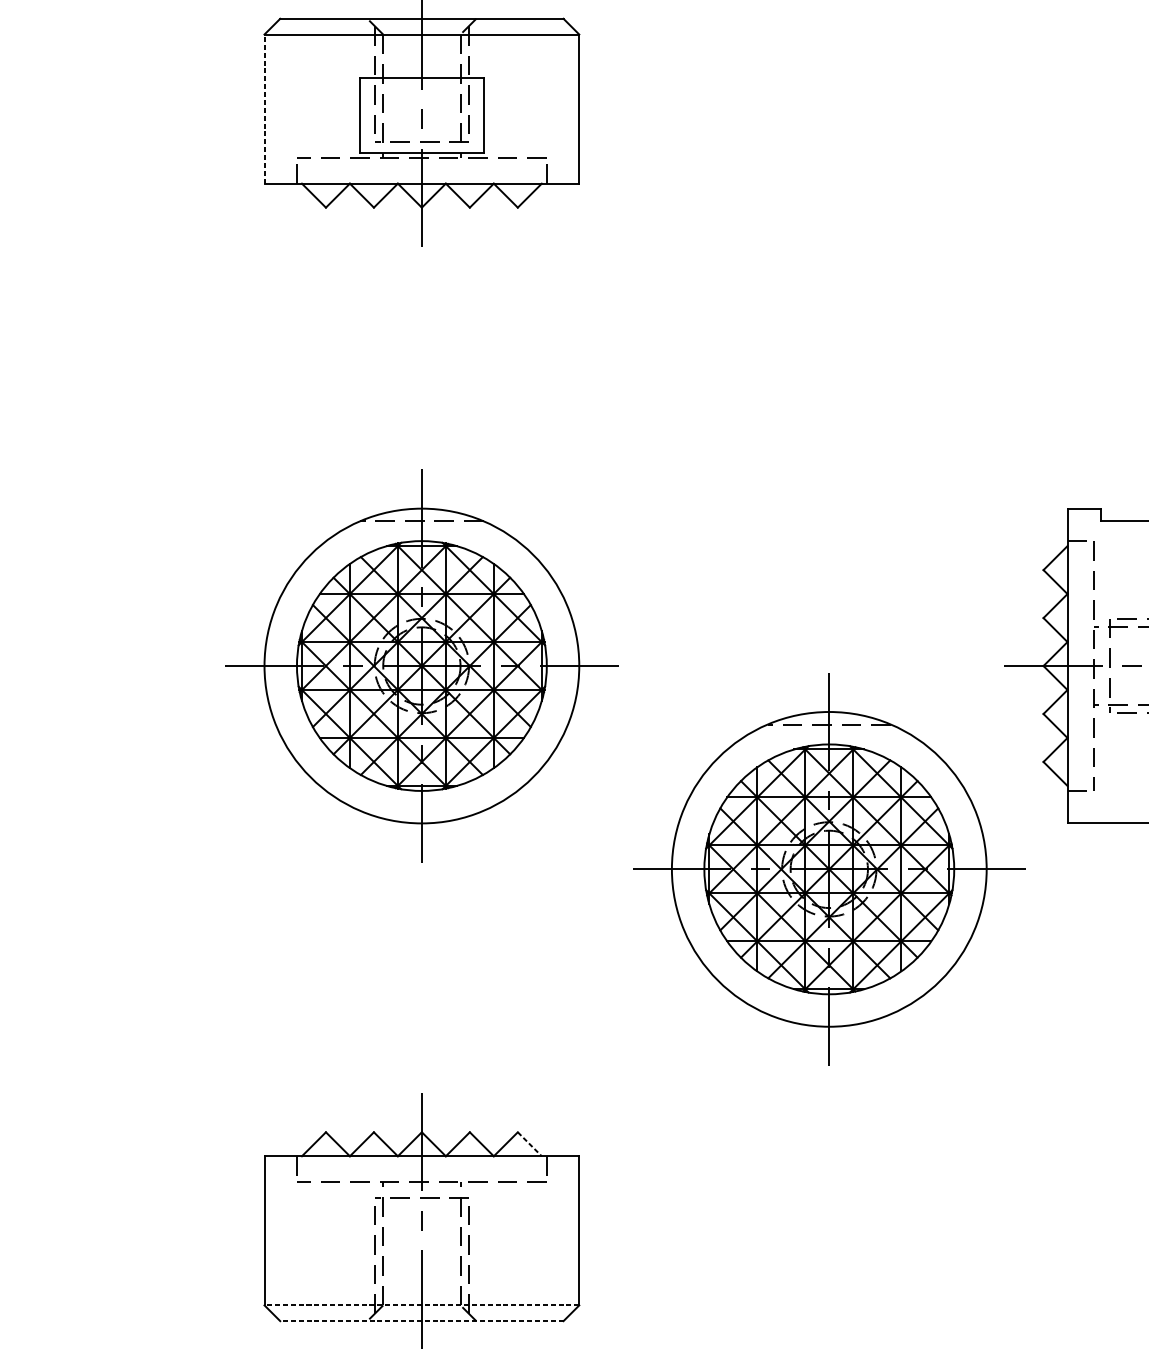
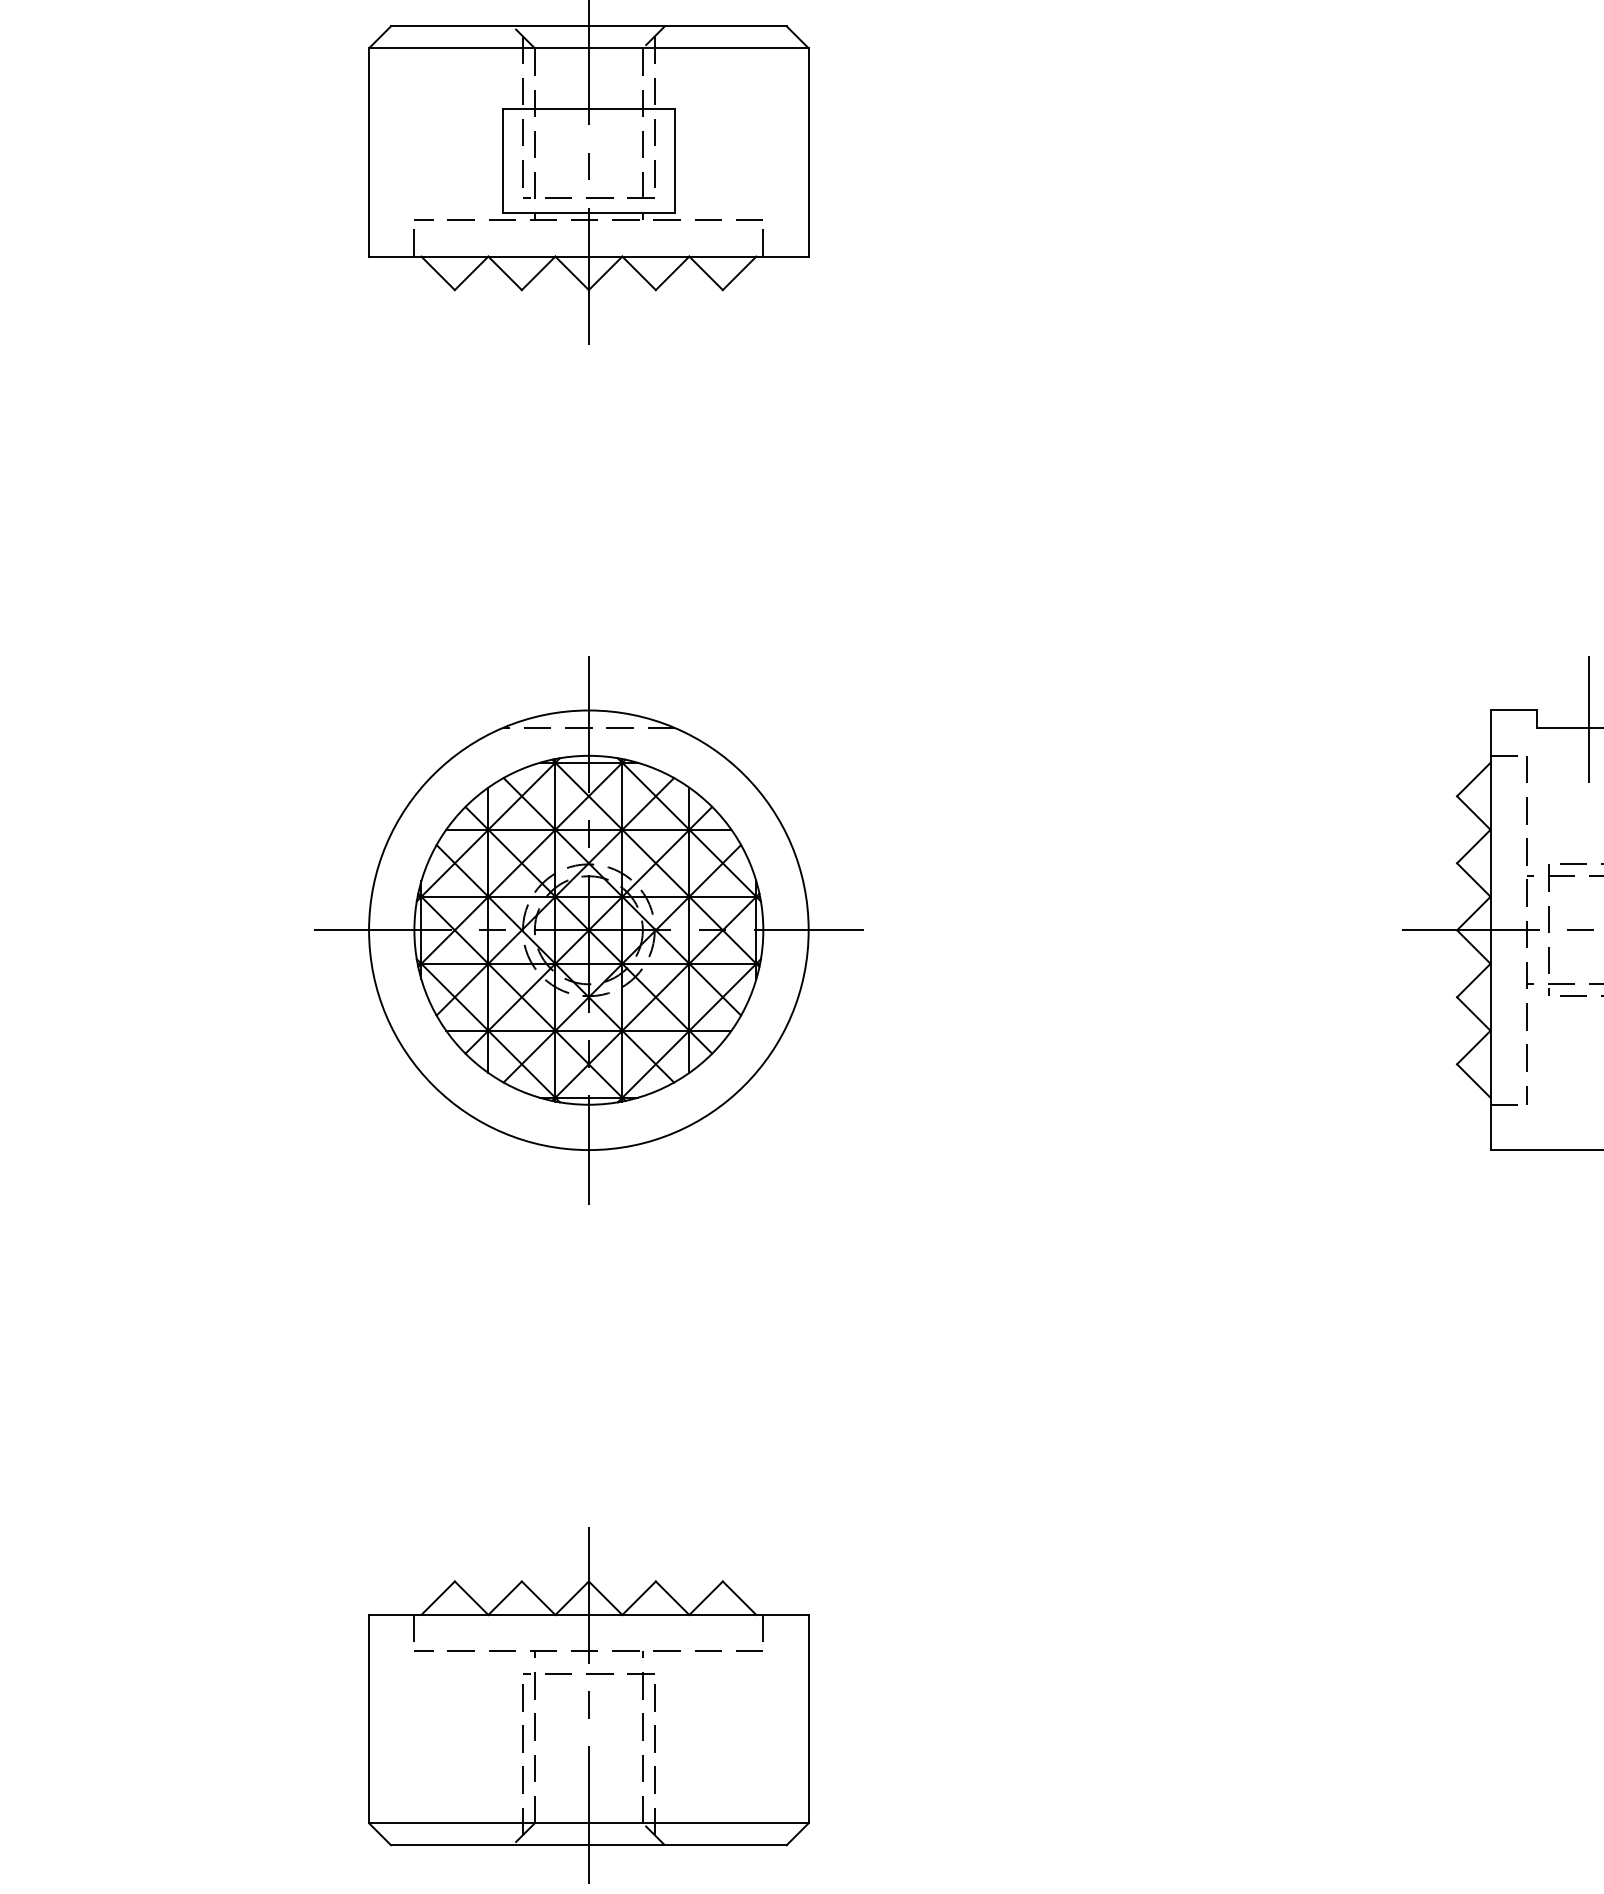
line: (264, 108) -> (369, 151), dashed -> solid
line: (1137, 515) -> (1588, 719), added
part: (829, 869) -> (1157, 1214), removed
line: (529, 1144) -> (739, 1598), dashed -> solid
line: (421, 1305) -> (588, 1823), dashed -> solid
line: (421, 1321) -> (588, 1845), dashed -> solid

